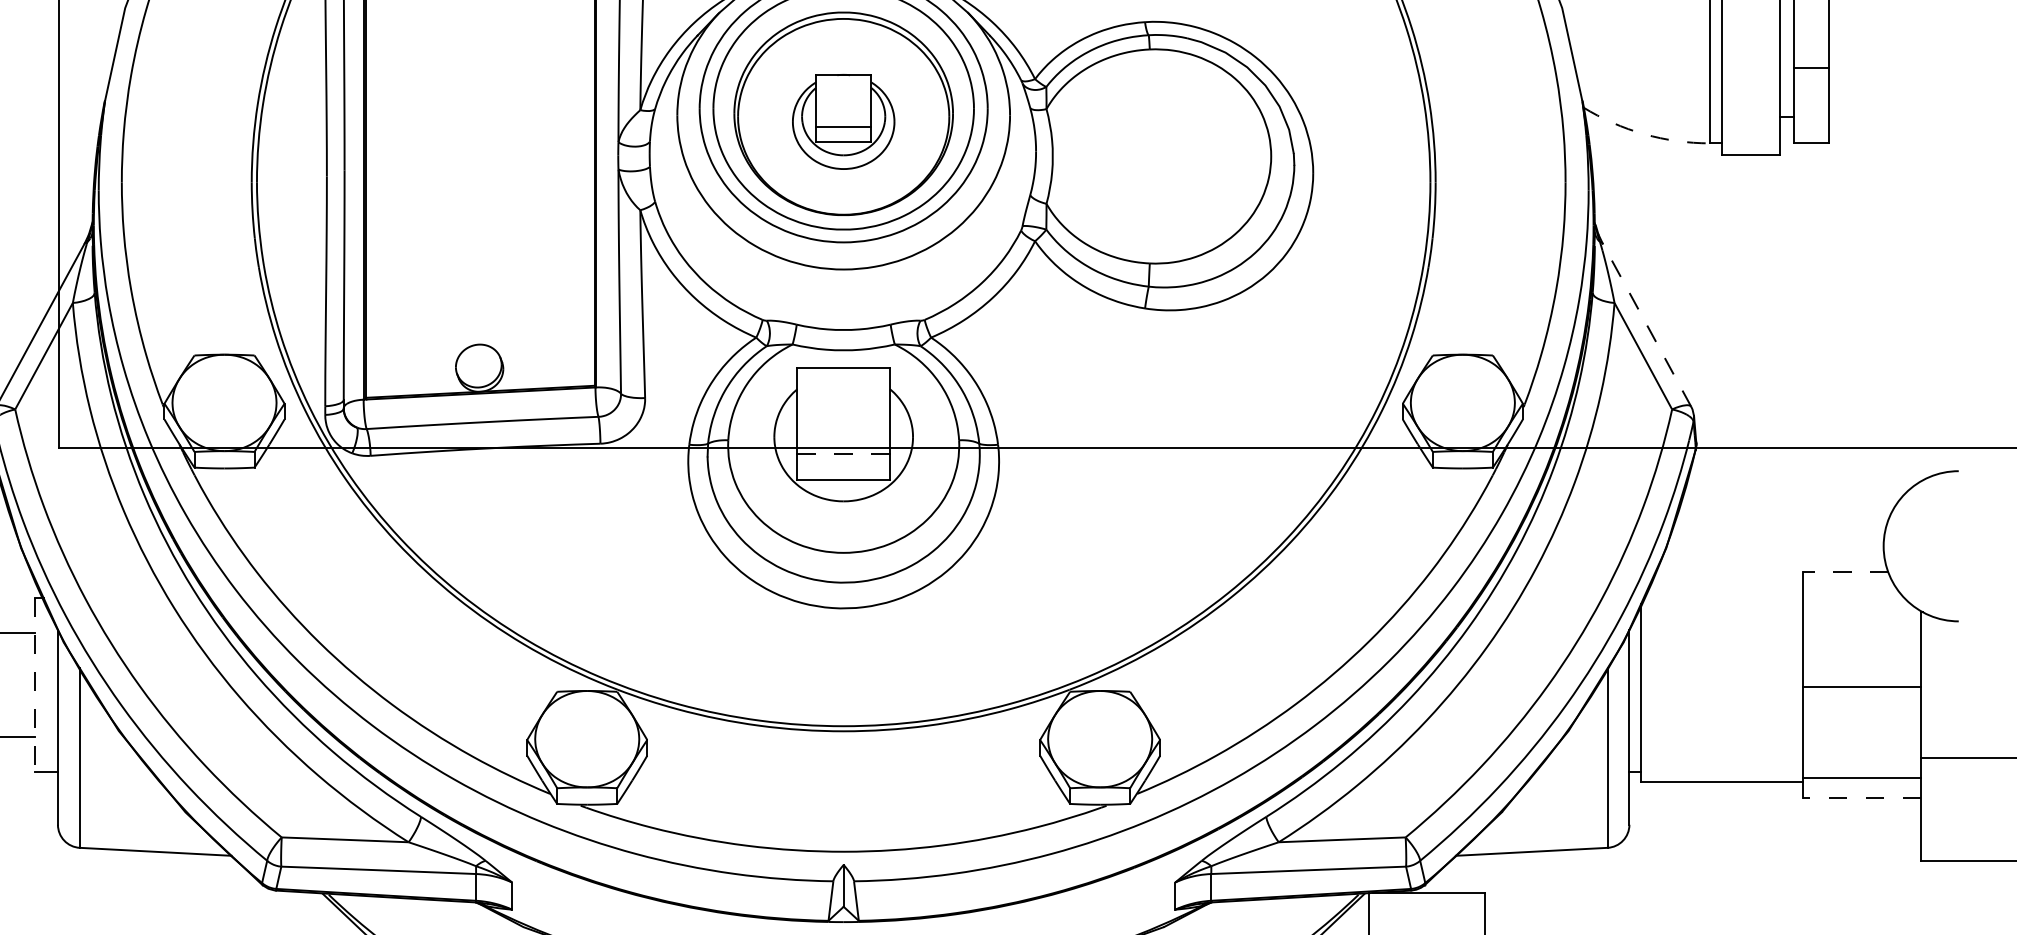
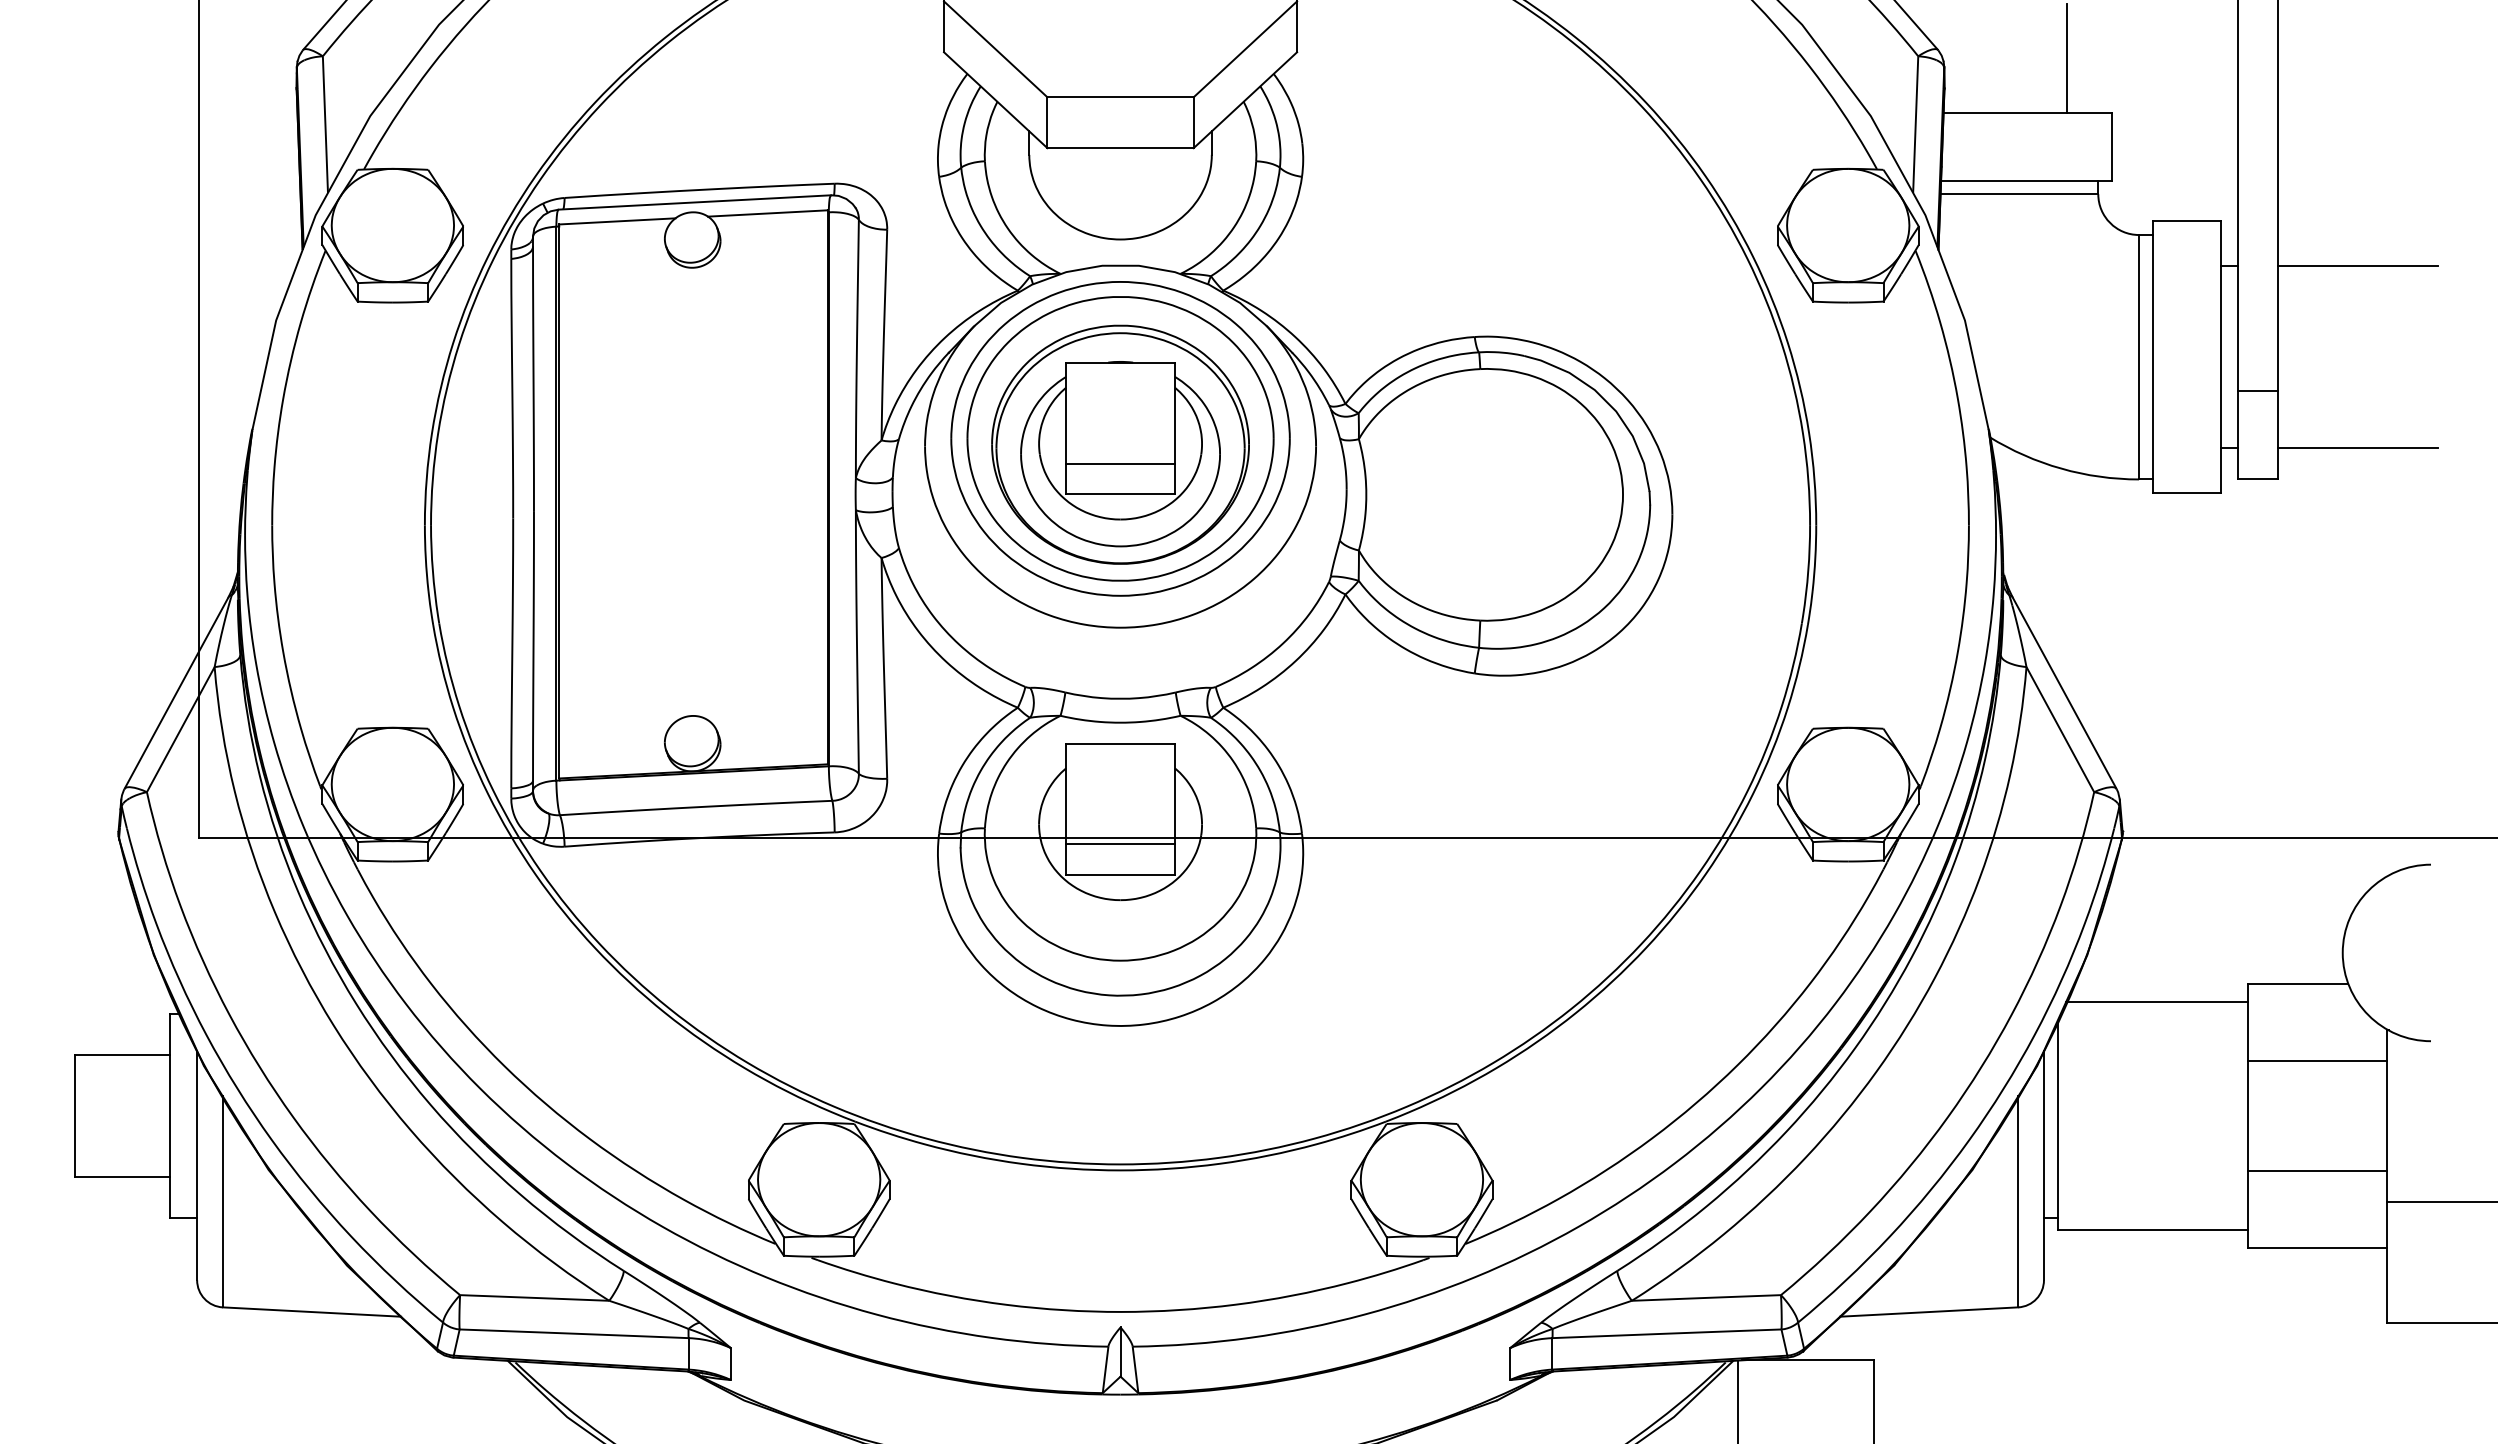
line: (1896, 117) -> (2357, 448), added
part: (843, 122) -> (1120, 454), size x1.67
arc: (1644, 134) -> (2061, 468), dashed -> solid
line: (1646, 324) -> (2064, 692), dashed -> solid
line: (844, 453) -> (1121, 844), dashed -> solid
line: (1845, 572) -> (2297, 983), dashed -> solid
line: (1725, 587) -> (2156, 1001), added
line: (34, 684) -> (169, 1115), dashed -> solid
line: (1861, 687) -> (2316, 1061), moved
line: (1861, 778) -> (2316, 1170), moved
line: (1862, 797) -> (2317, 1248), dashed -> solid

